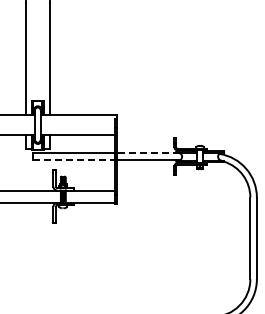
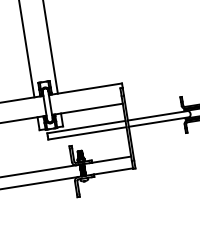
line: (148, 153) -> (157, 115), dashed -> solid
line: (73, 159) -> (87, 132), dashed -> solid

